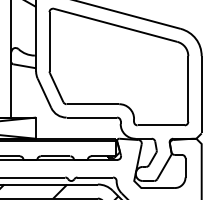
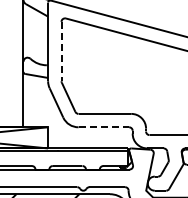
line: (49, 41) -> (61, 51), solid -> dashed
line: (92, 117) -> (104, 127), solid -> dashed

